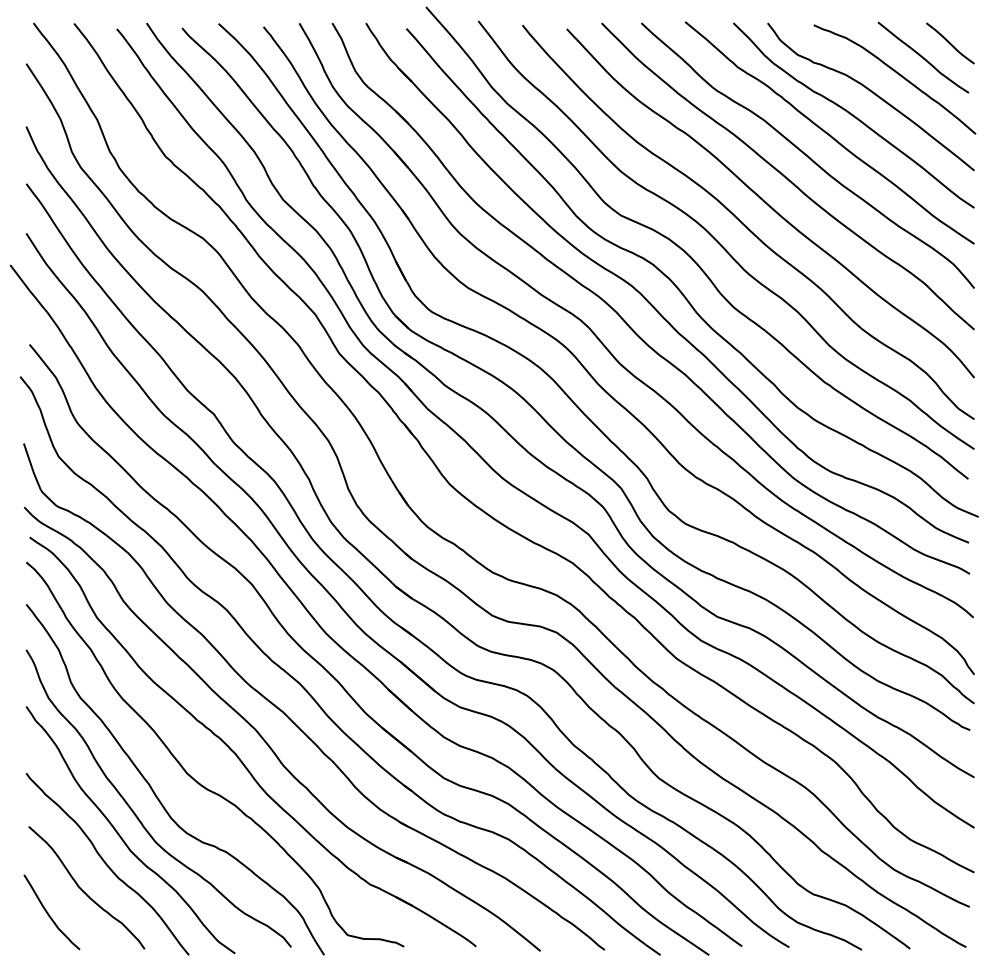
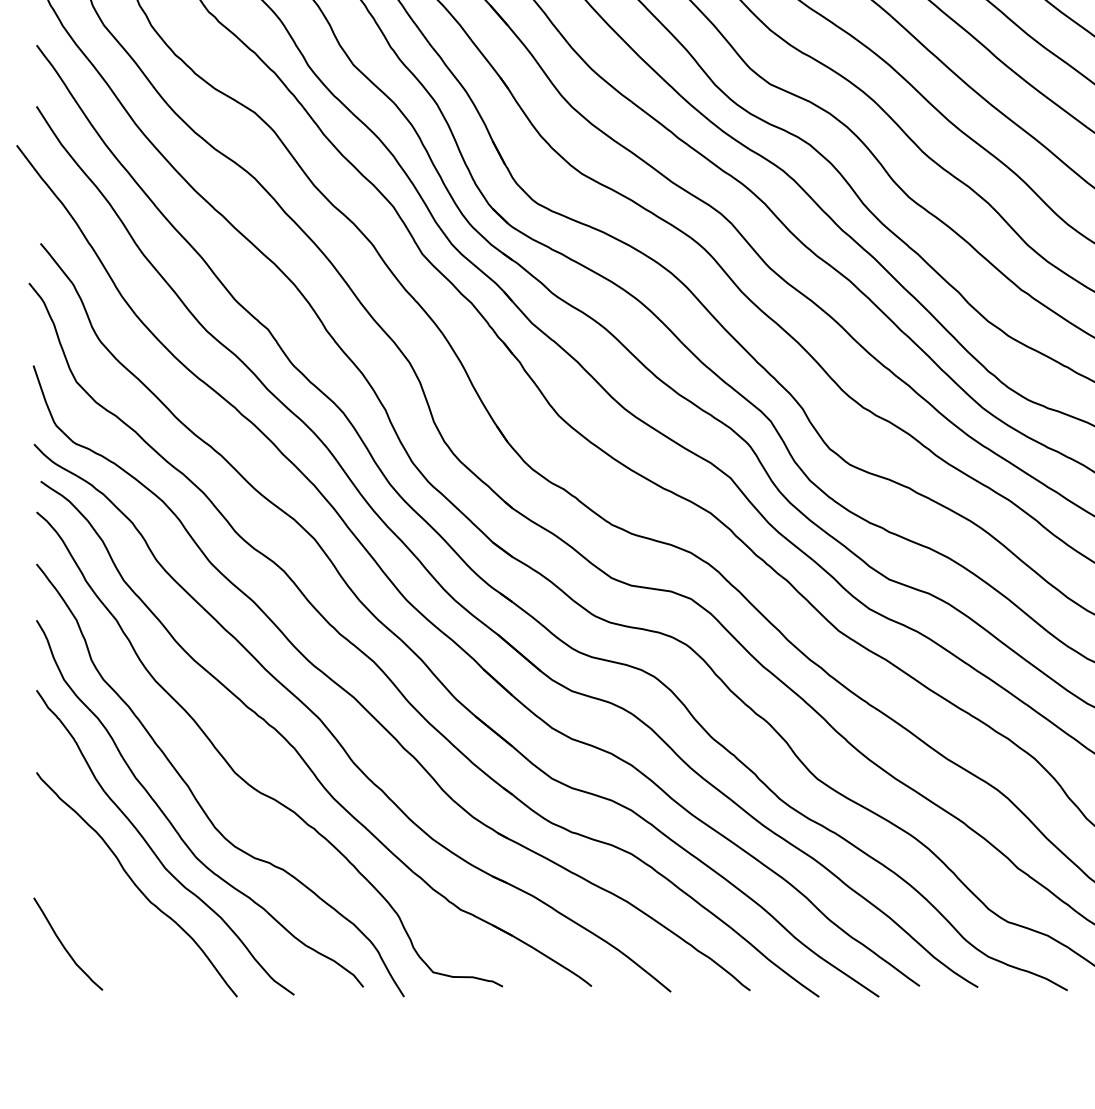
curve: (83, 890) -> (107, 917), removed

